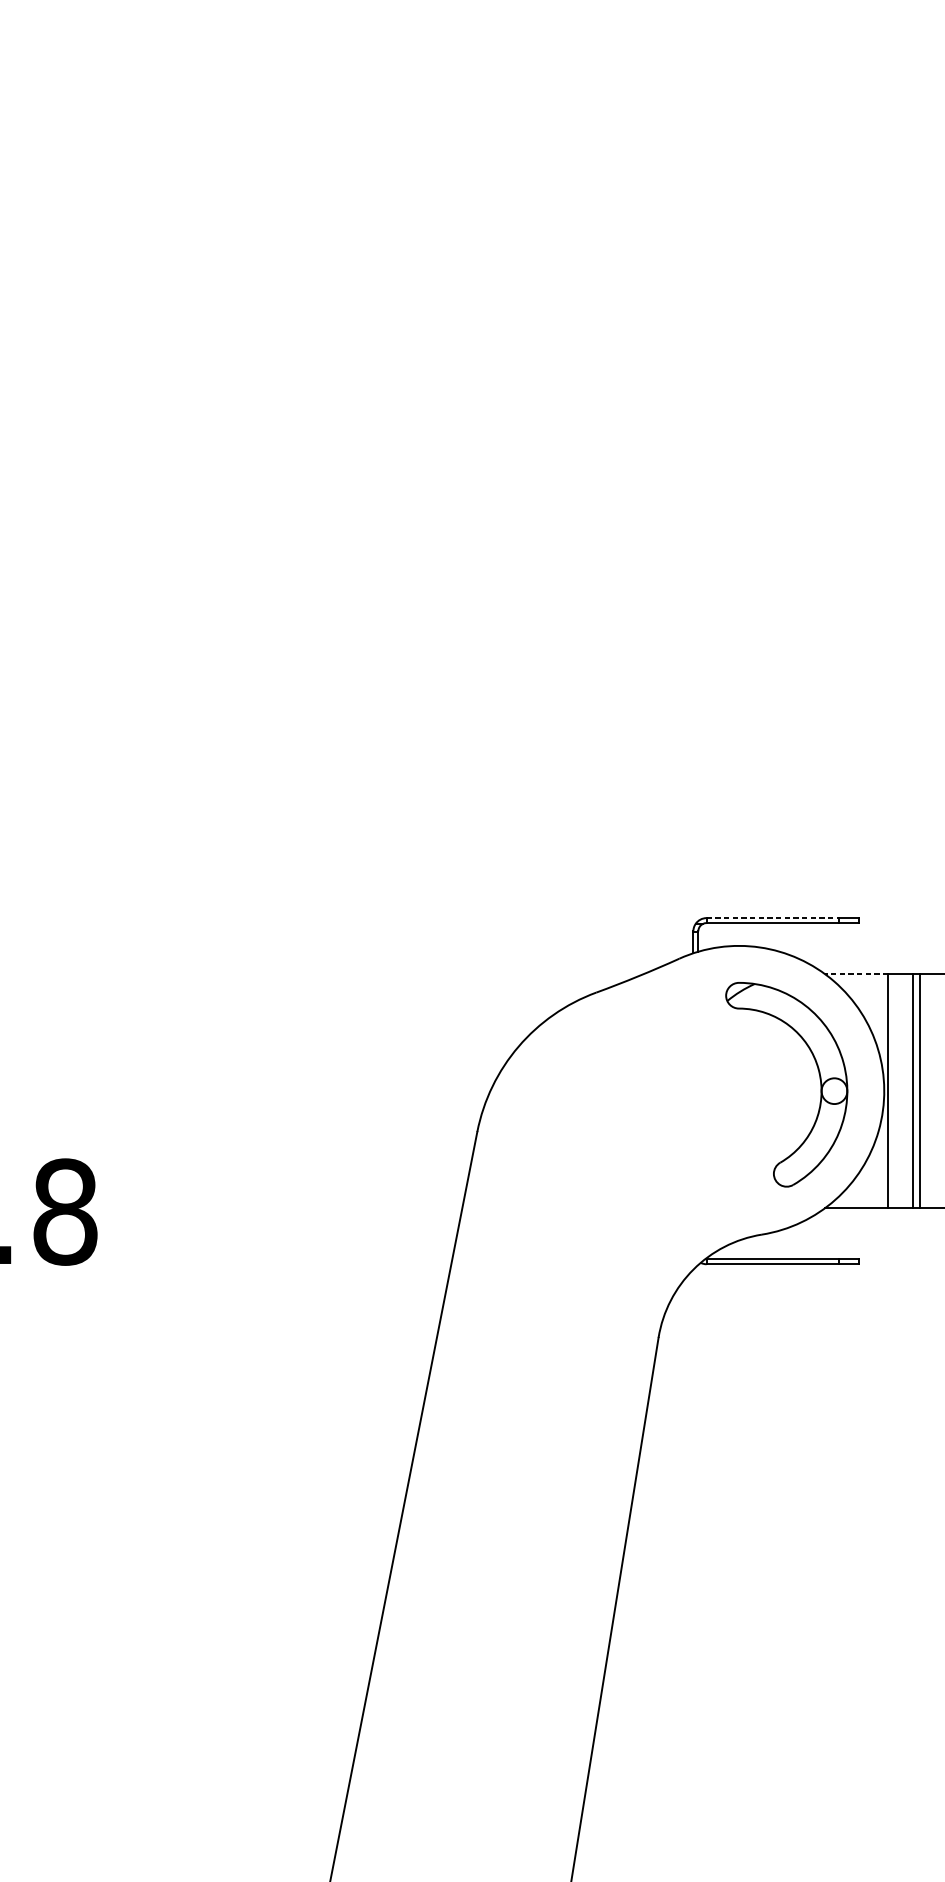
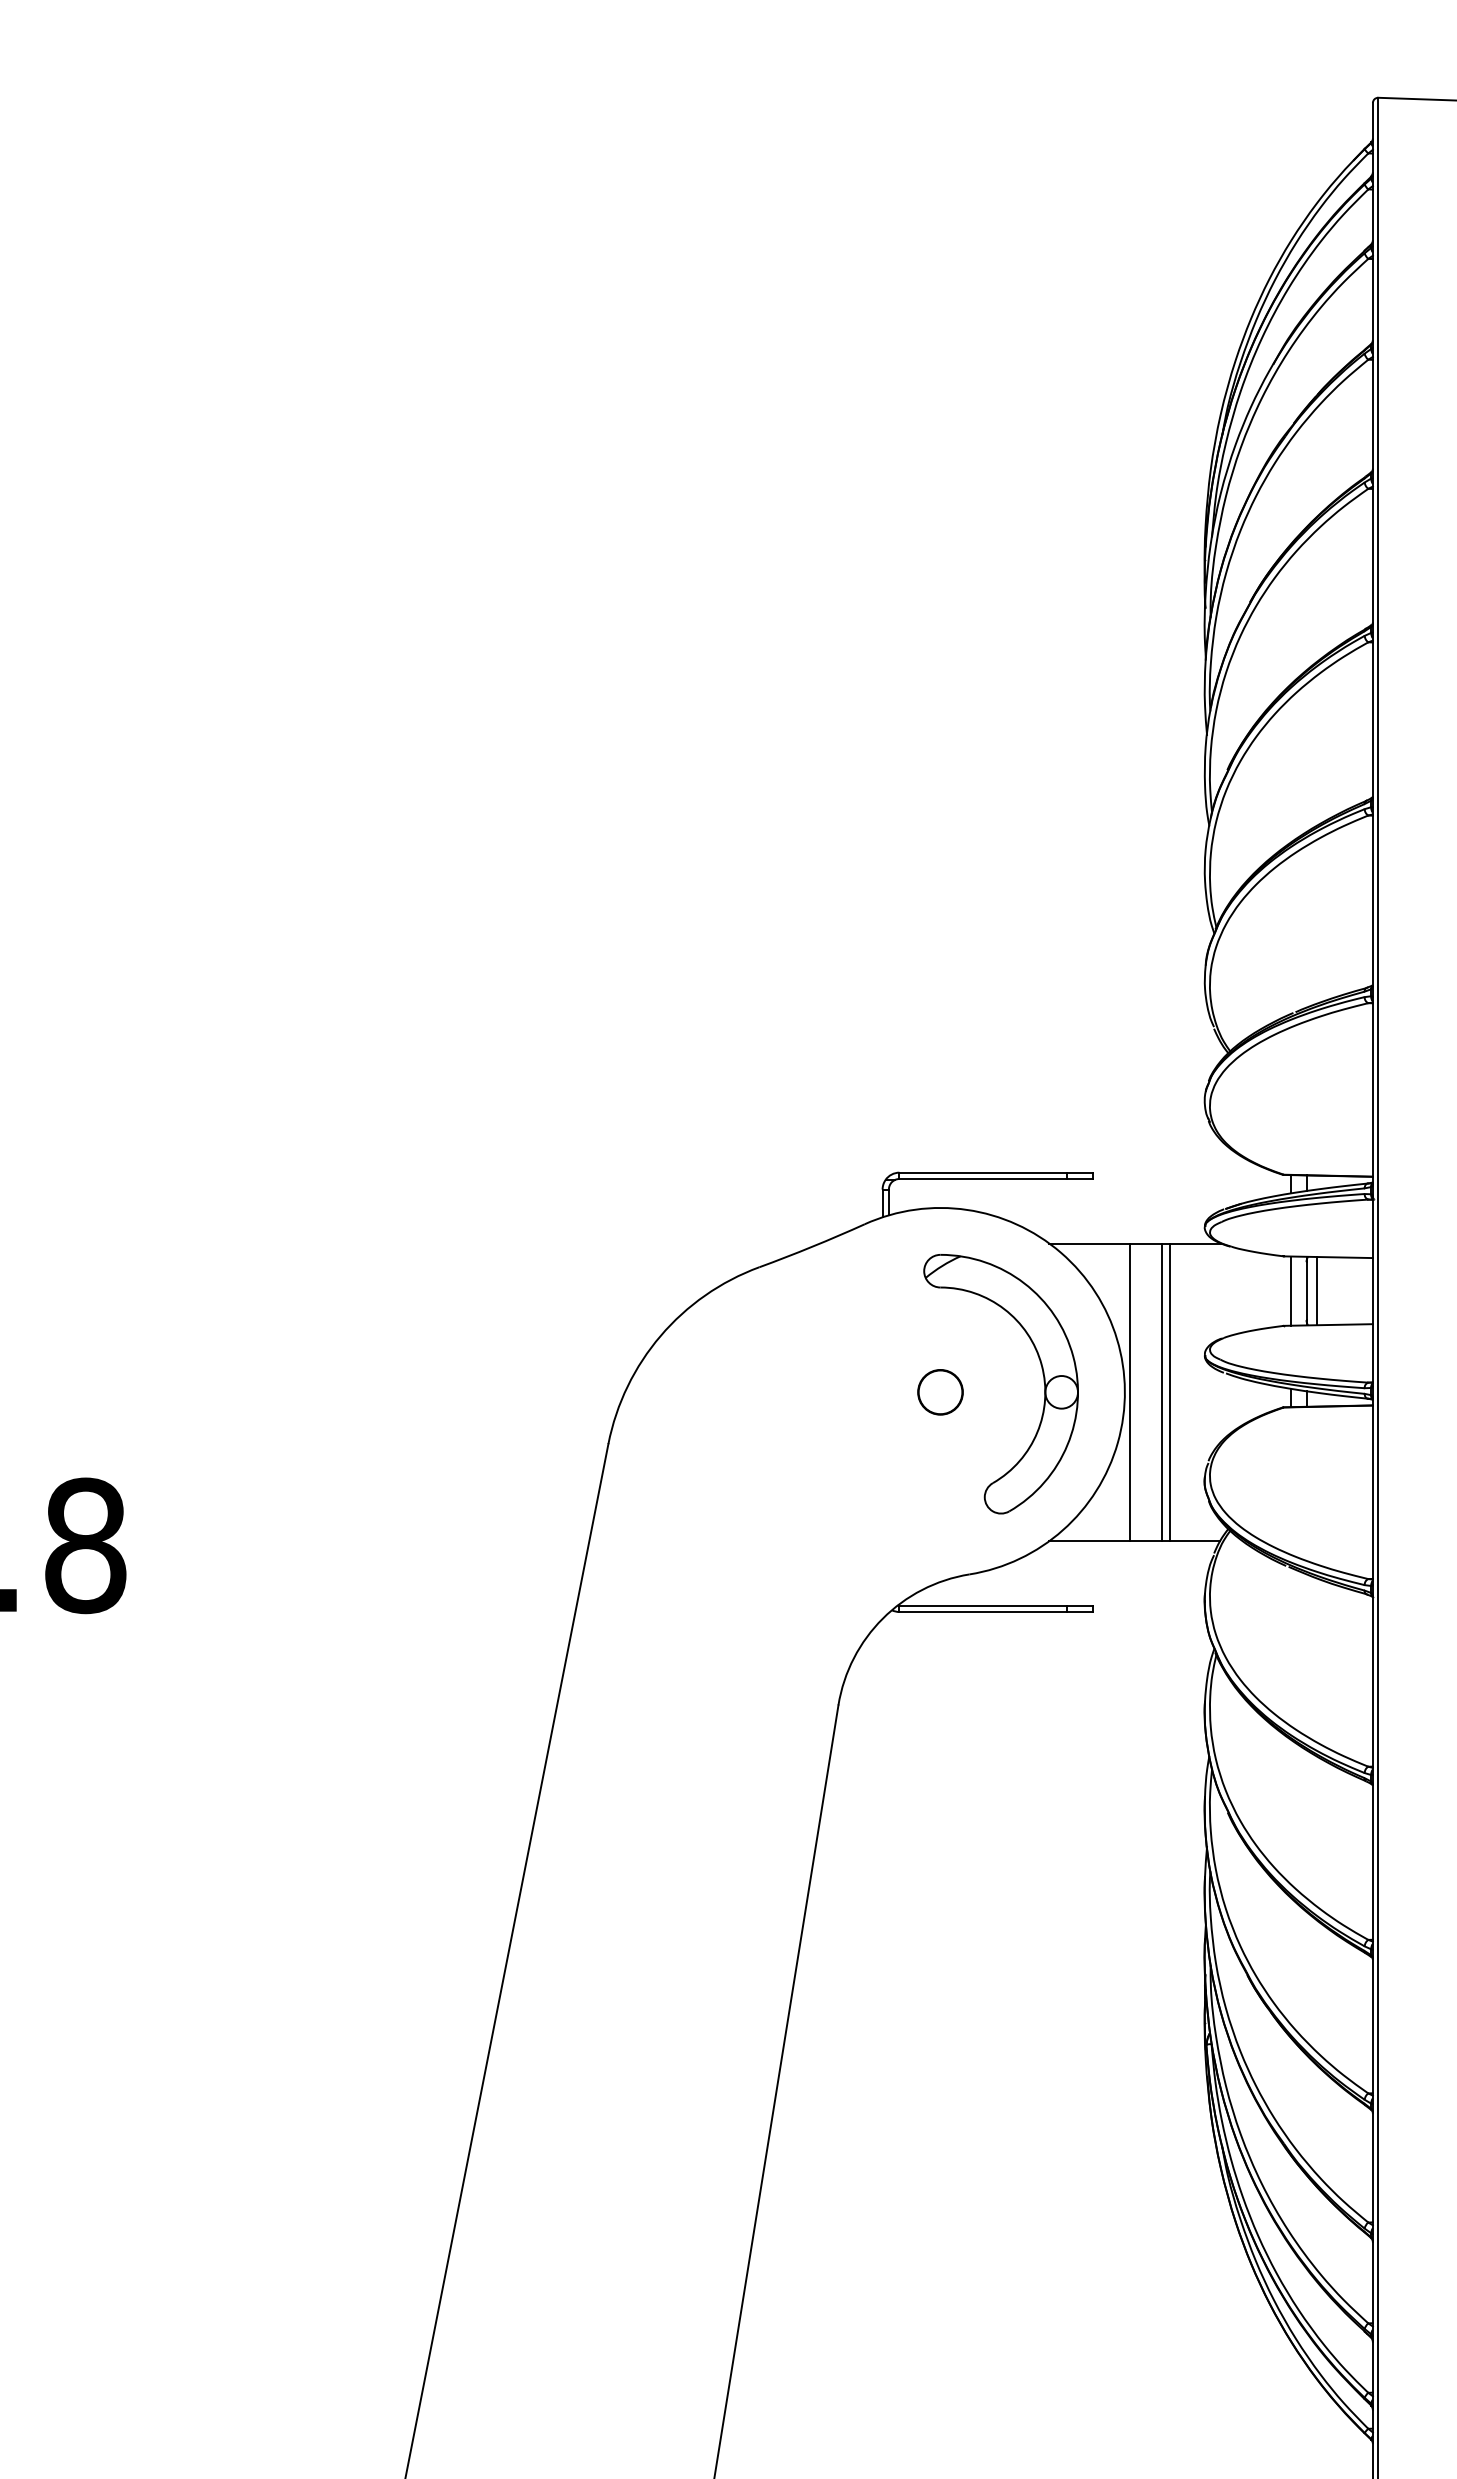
line: (772, 917) -> (983, 1172), dashed -> solid
line: (856, 973) -> (1089, 1243), dashed -> solid
circle: (738, 1091) -> (940, 1392), added

